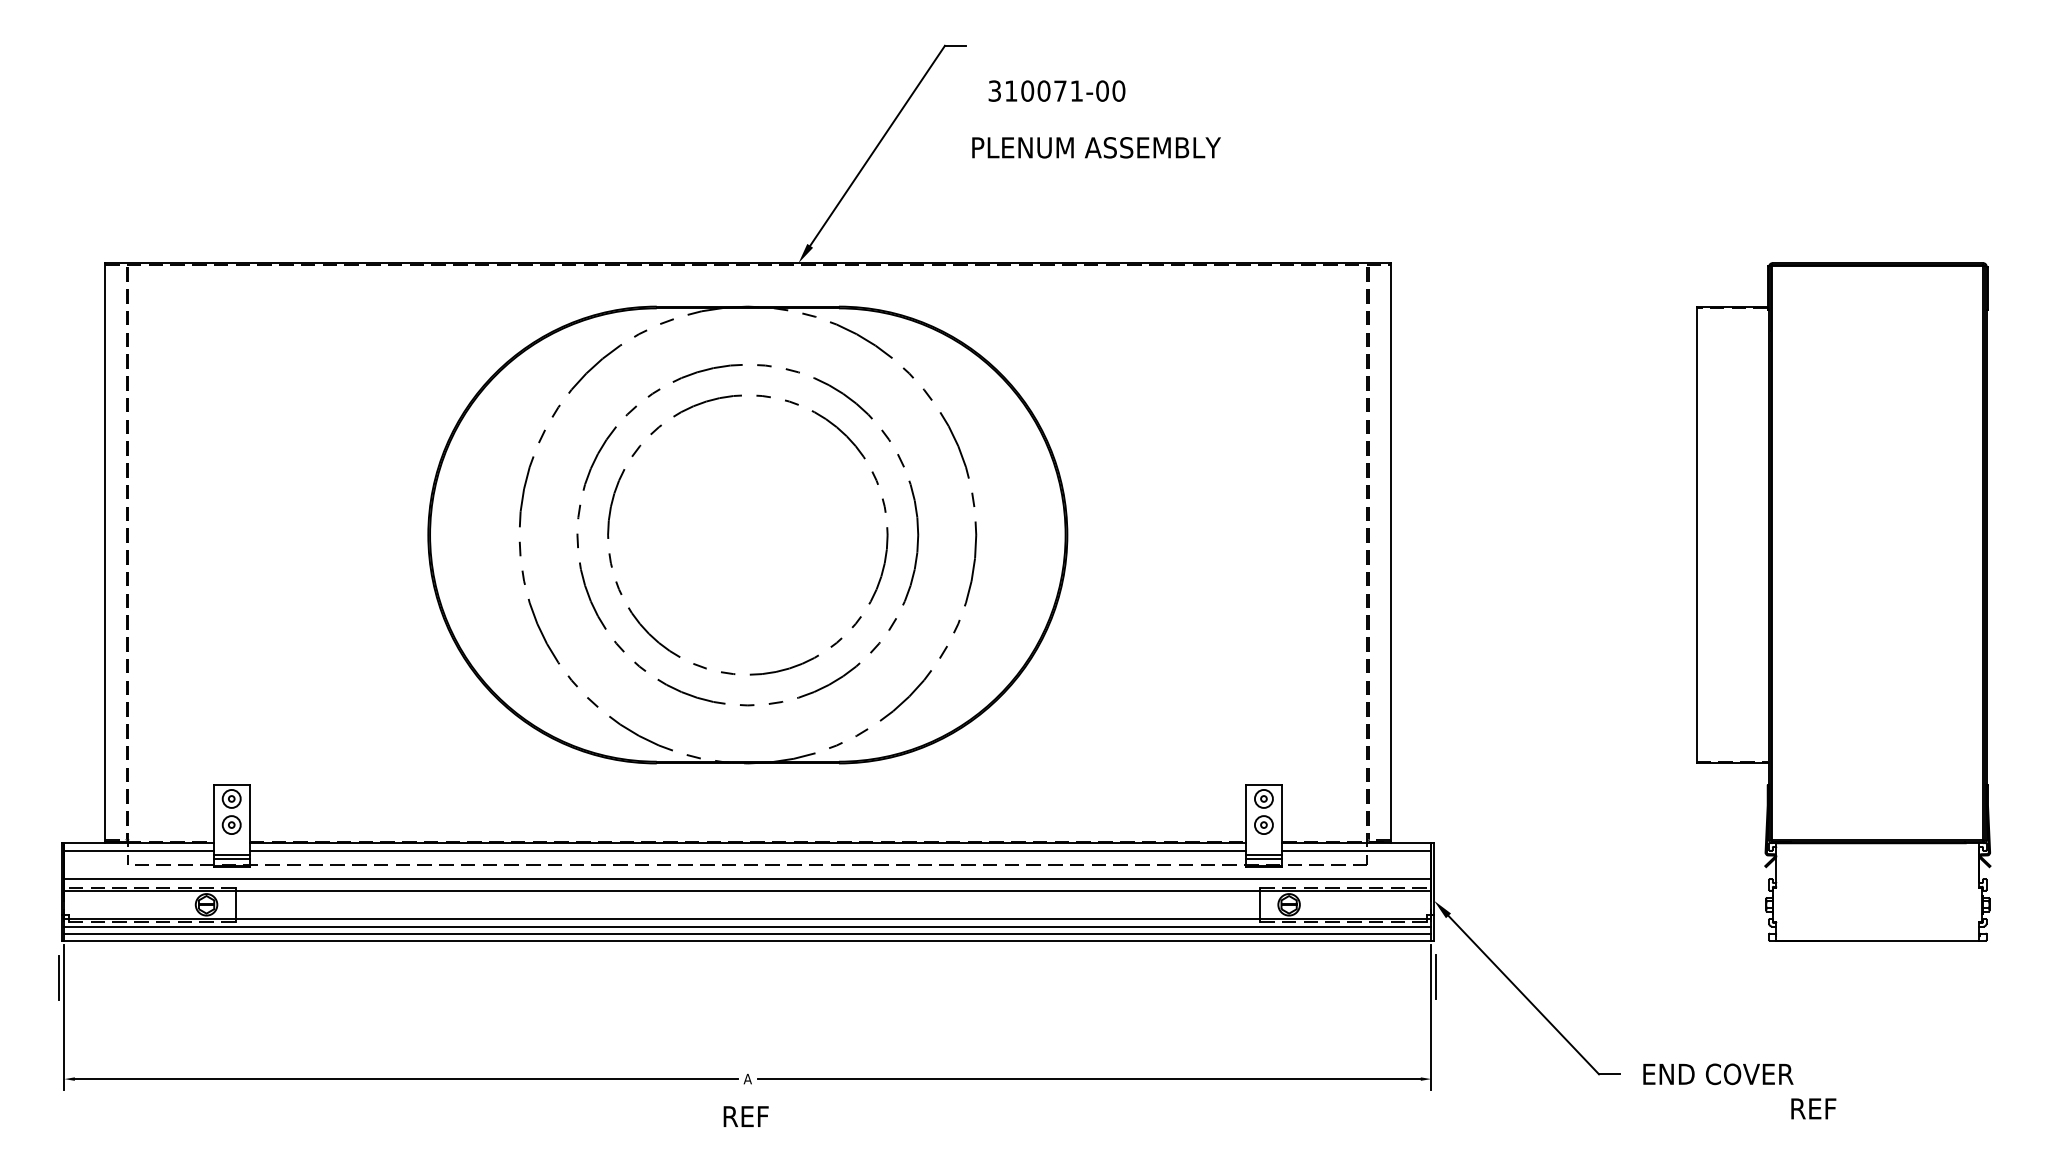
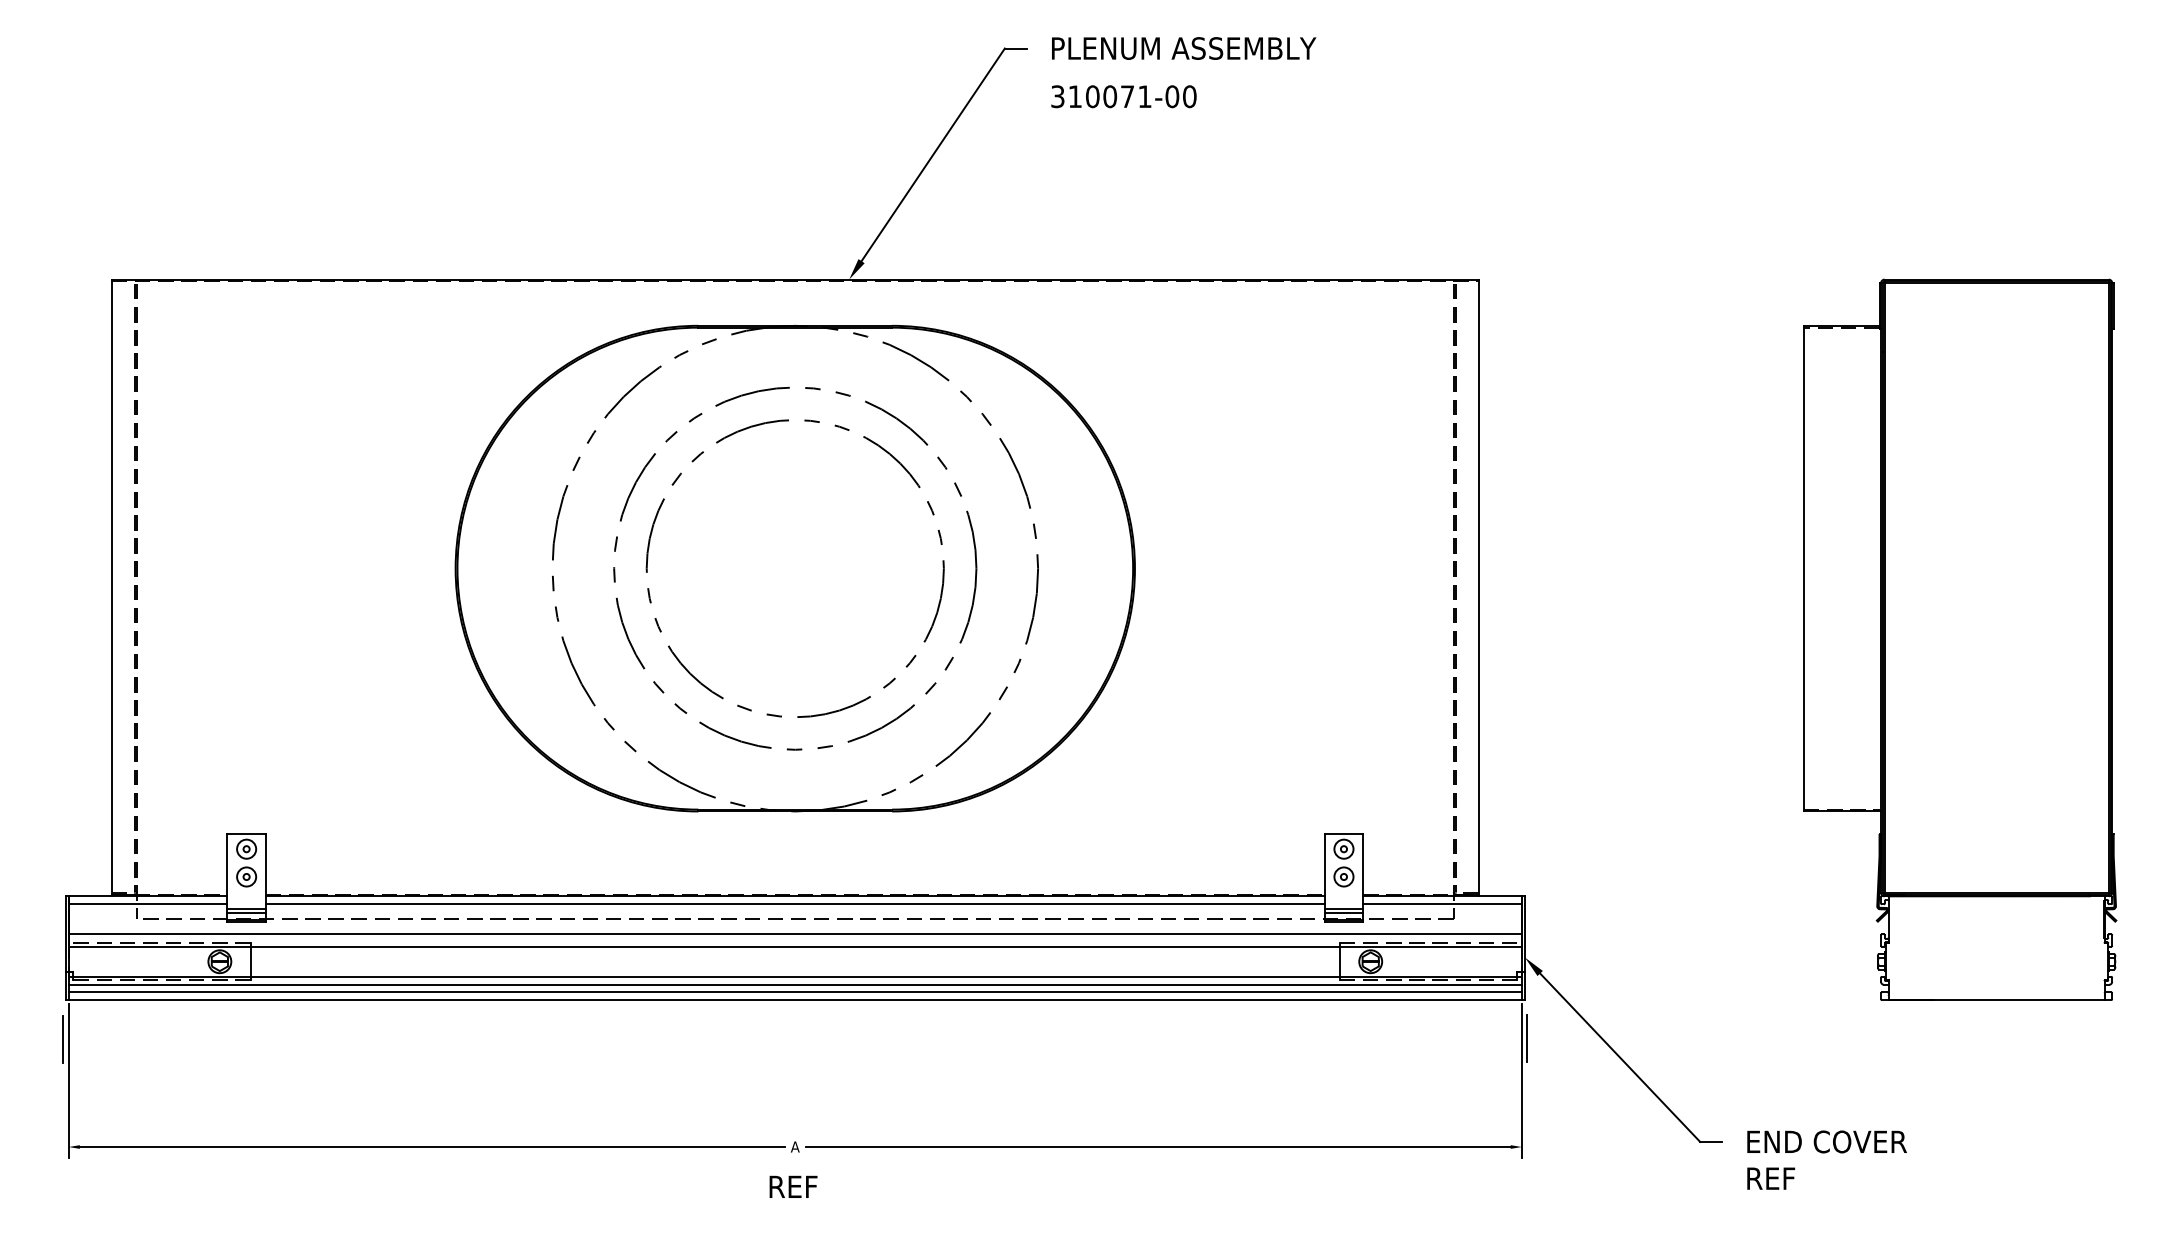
text: (1096, 147) -> (1184, 48), moved
text: (1813, 1108) -> (1770, 1178), moved

